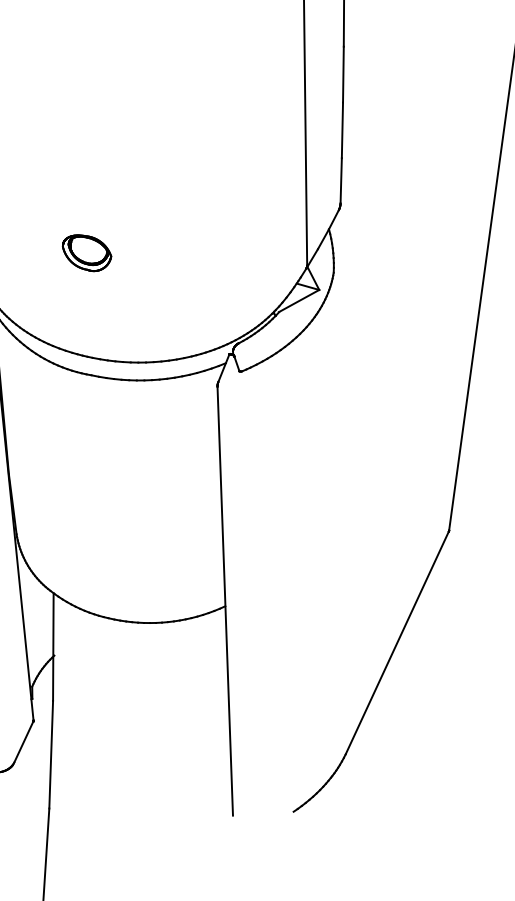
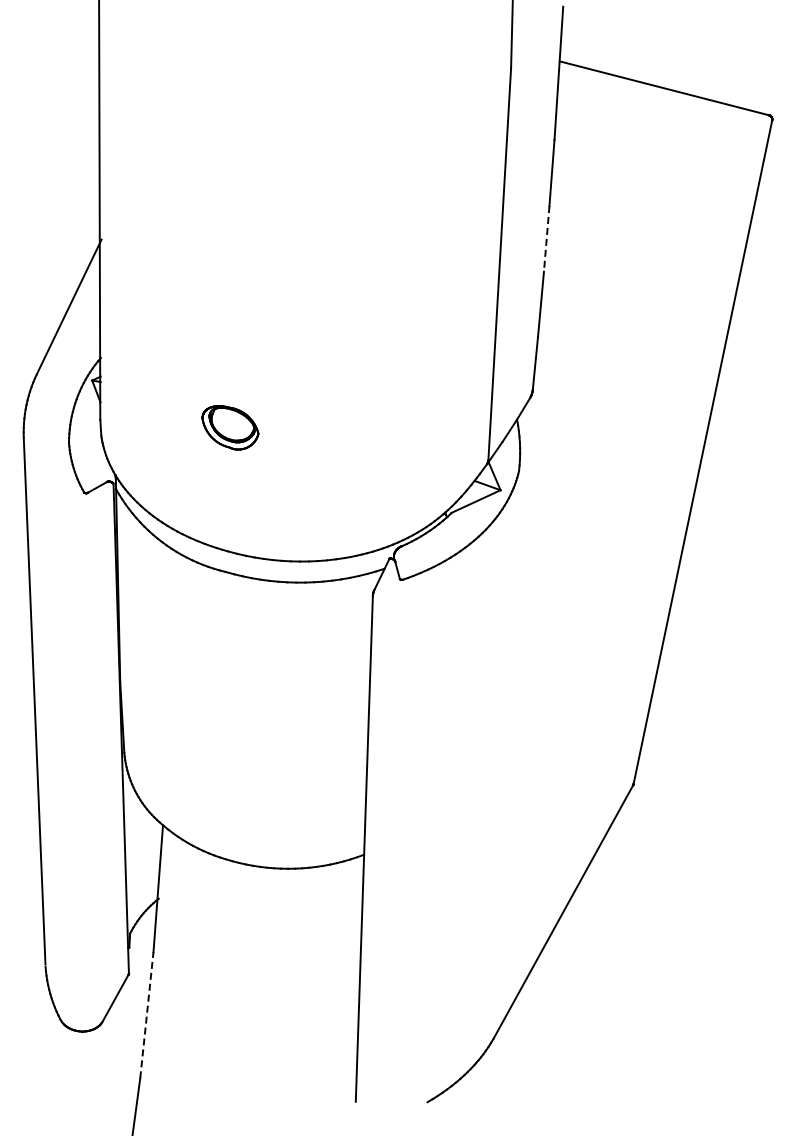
line: (343, 74) -> (546, 238), solid -> dashed
line: (50, 754) -> (146, 1014), solid -> dashed

